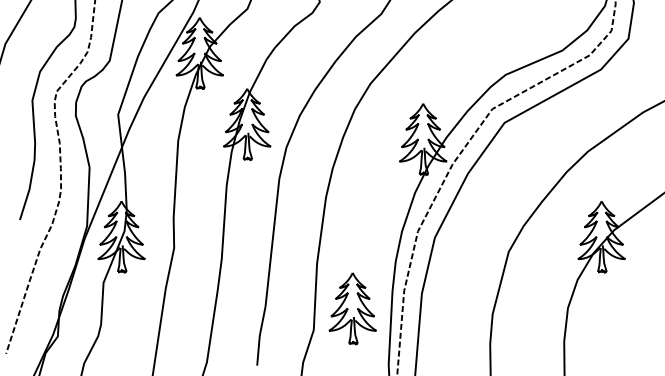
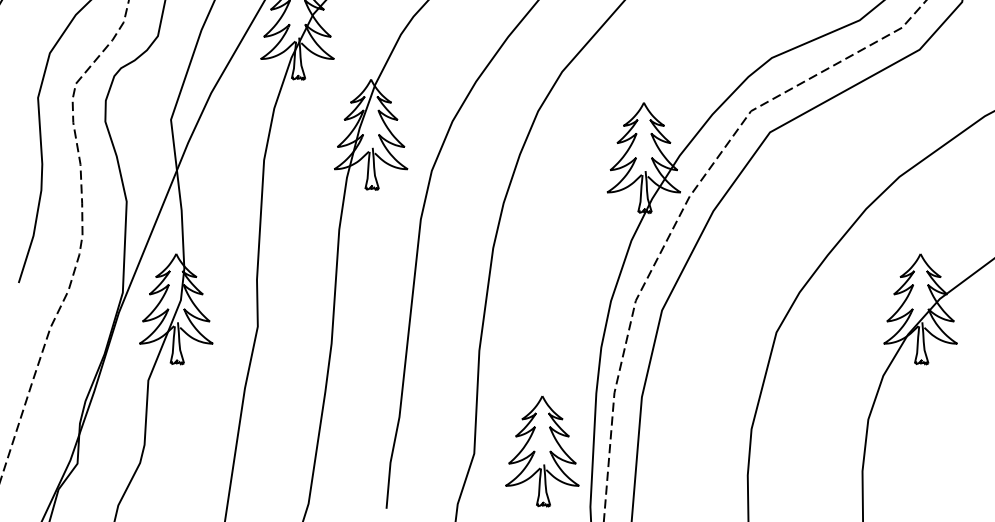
part: (352, 308) -> (542, 451), moved

